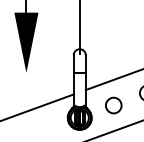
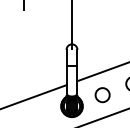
fill: (25, 42) -> (23, 38), removed

